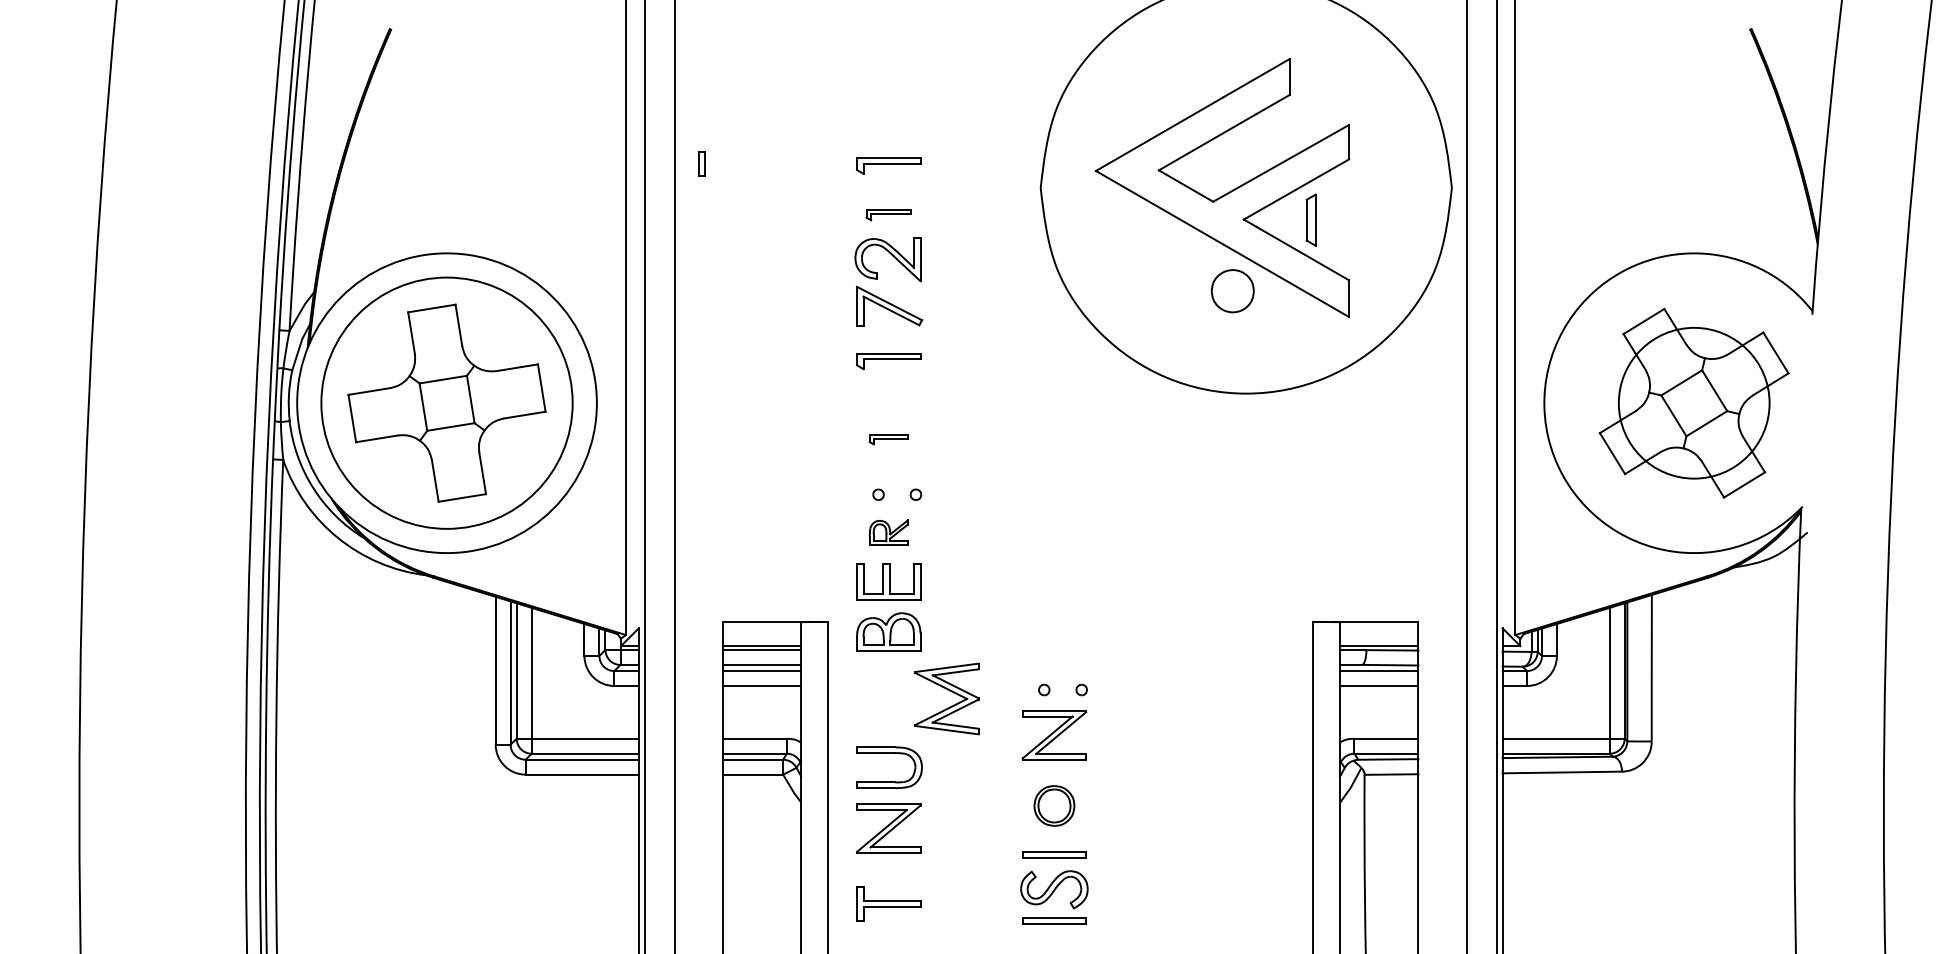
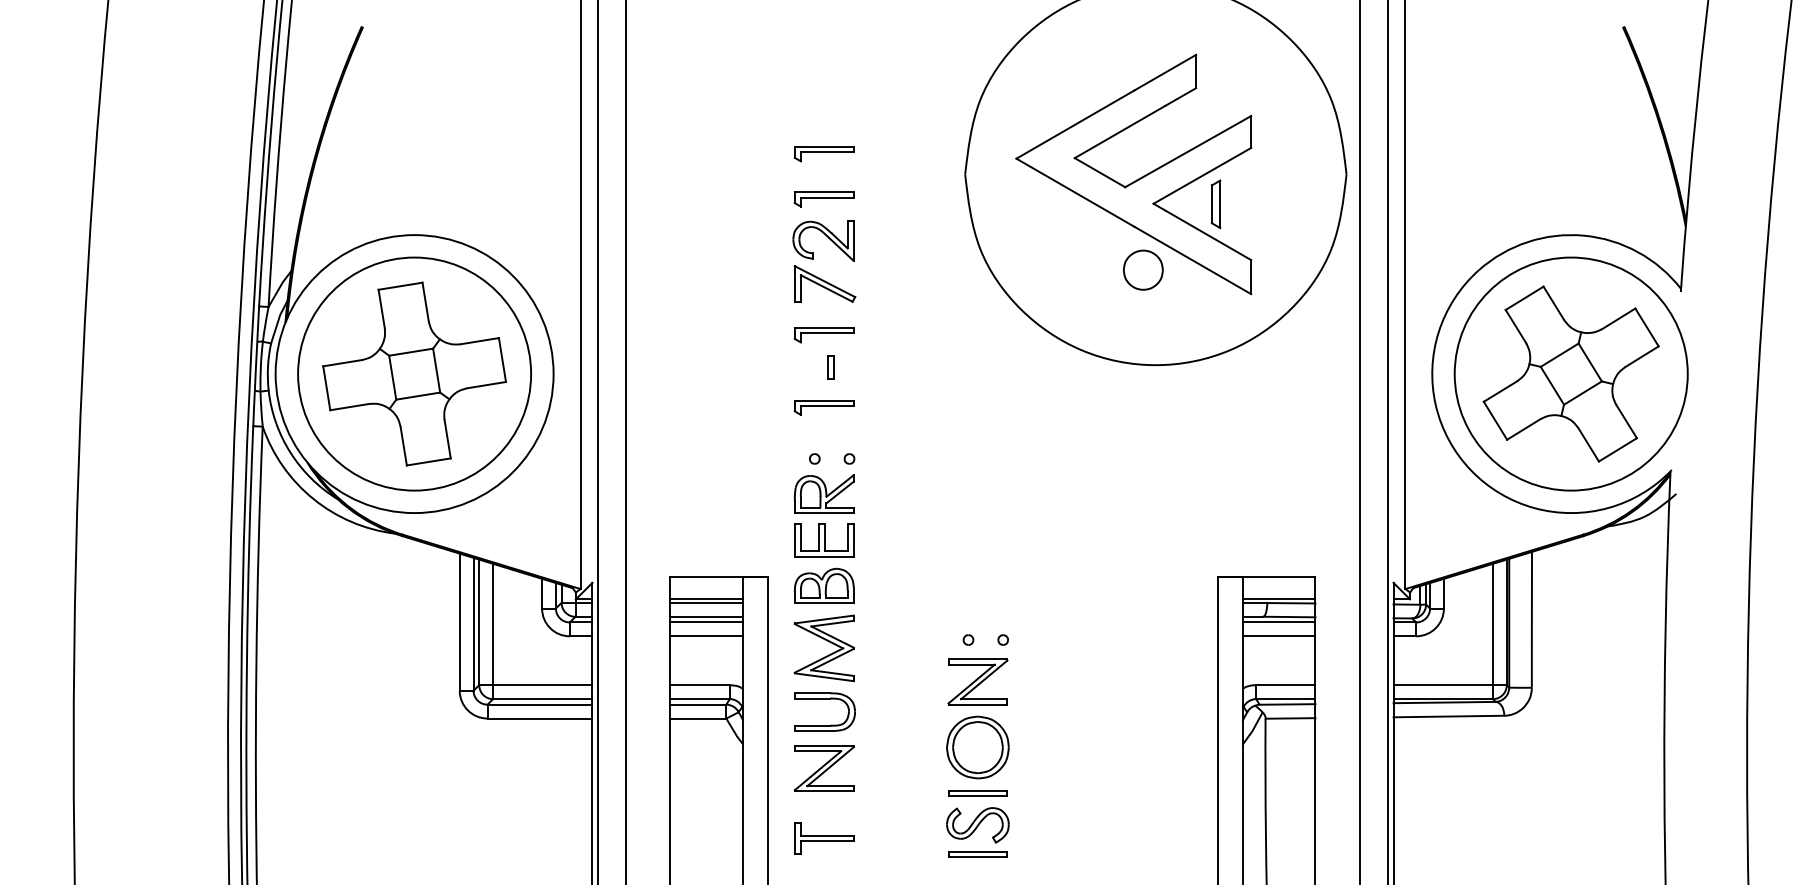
part: (701, 163) -> (830, 366), moved
part: (888, 214) -> (824, 199), size x1.43
circle: (1693, 402) -> (1570, 373), size x1.67
part: (888, 439) -> (824, 407), size x1.67
part: (888, 532) -> (824, 493), size x1.67
part: (949, 691) -> (826, 641), moved
part: (1054, 805) -> (977, 747), size x1.67

